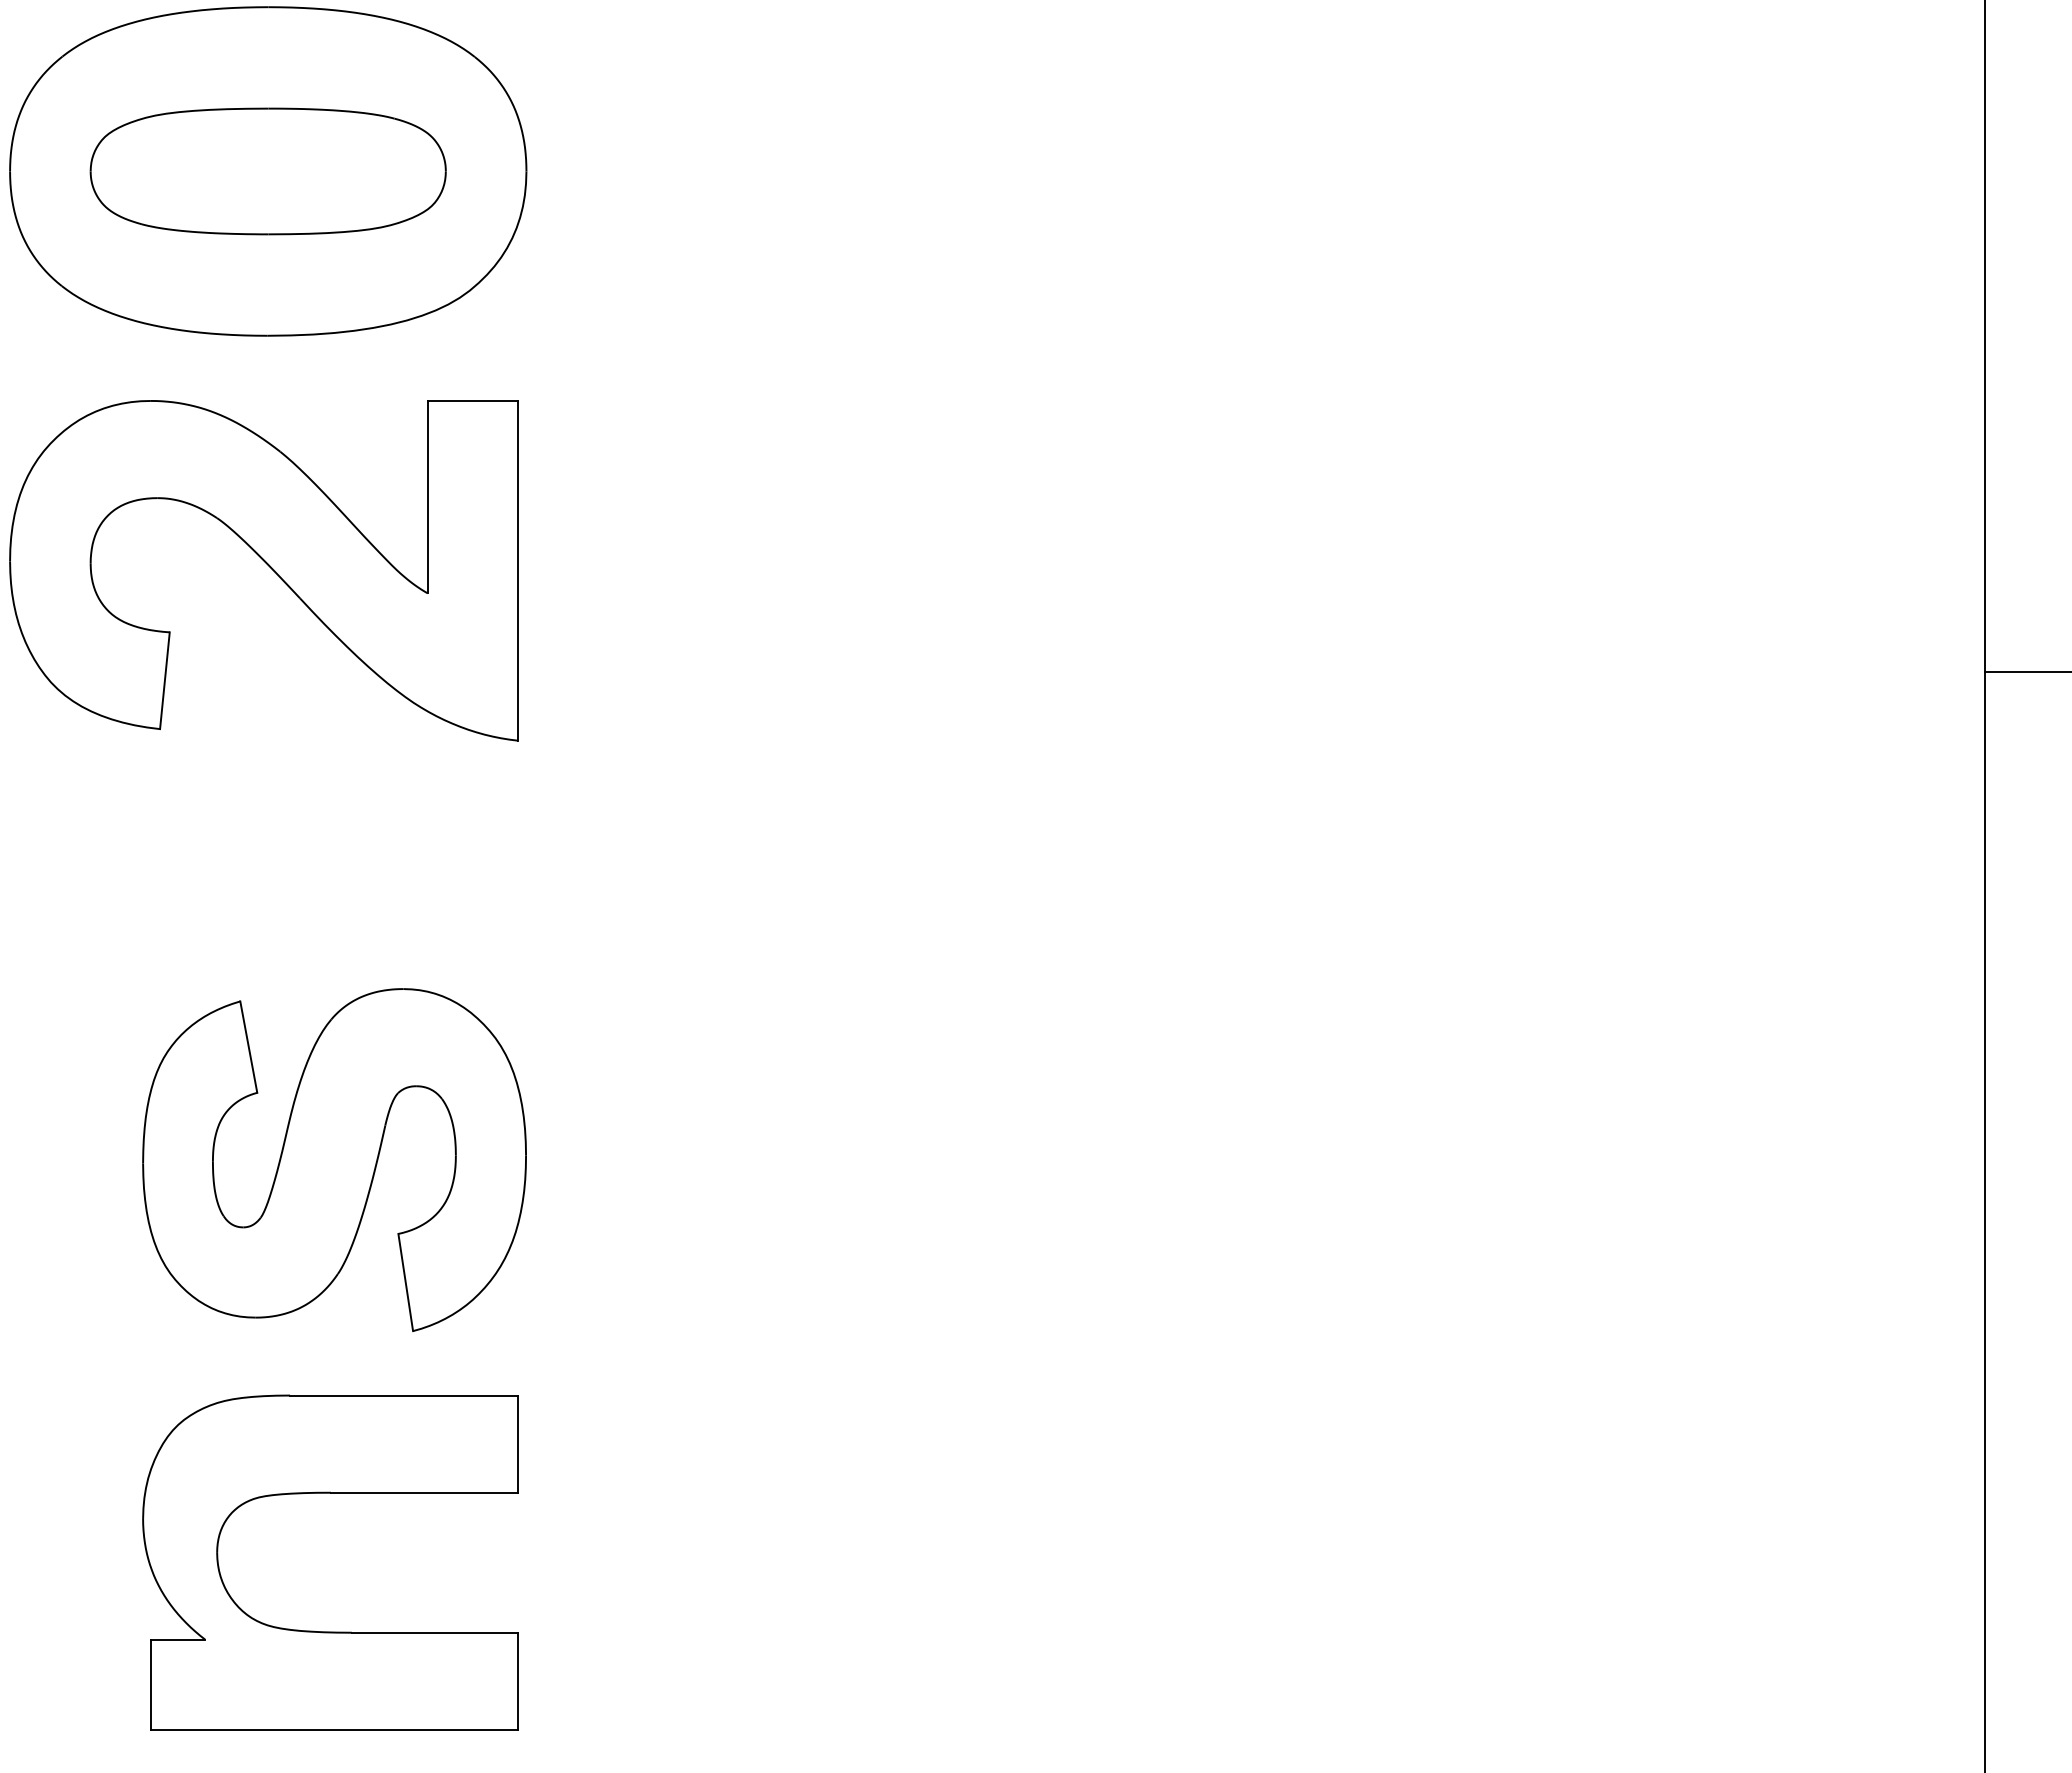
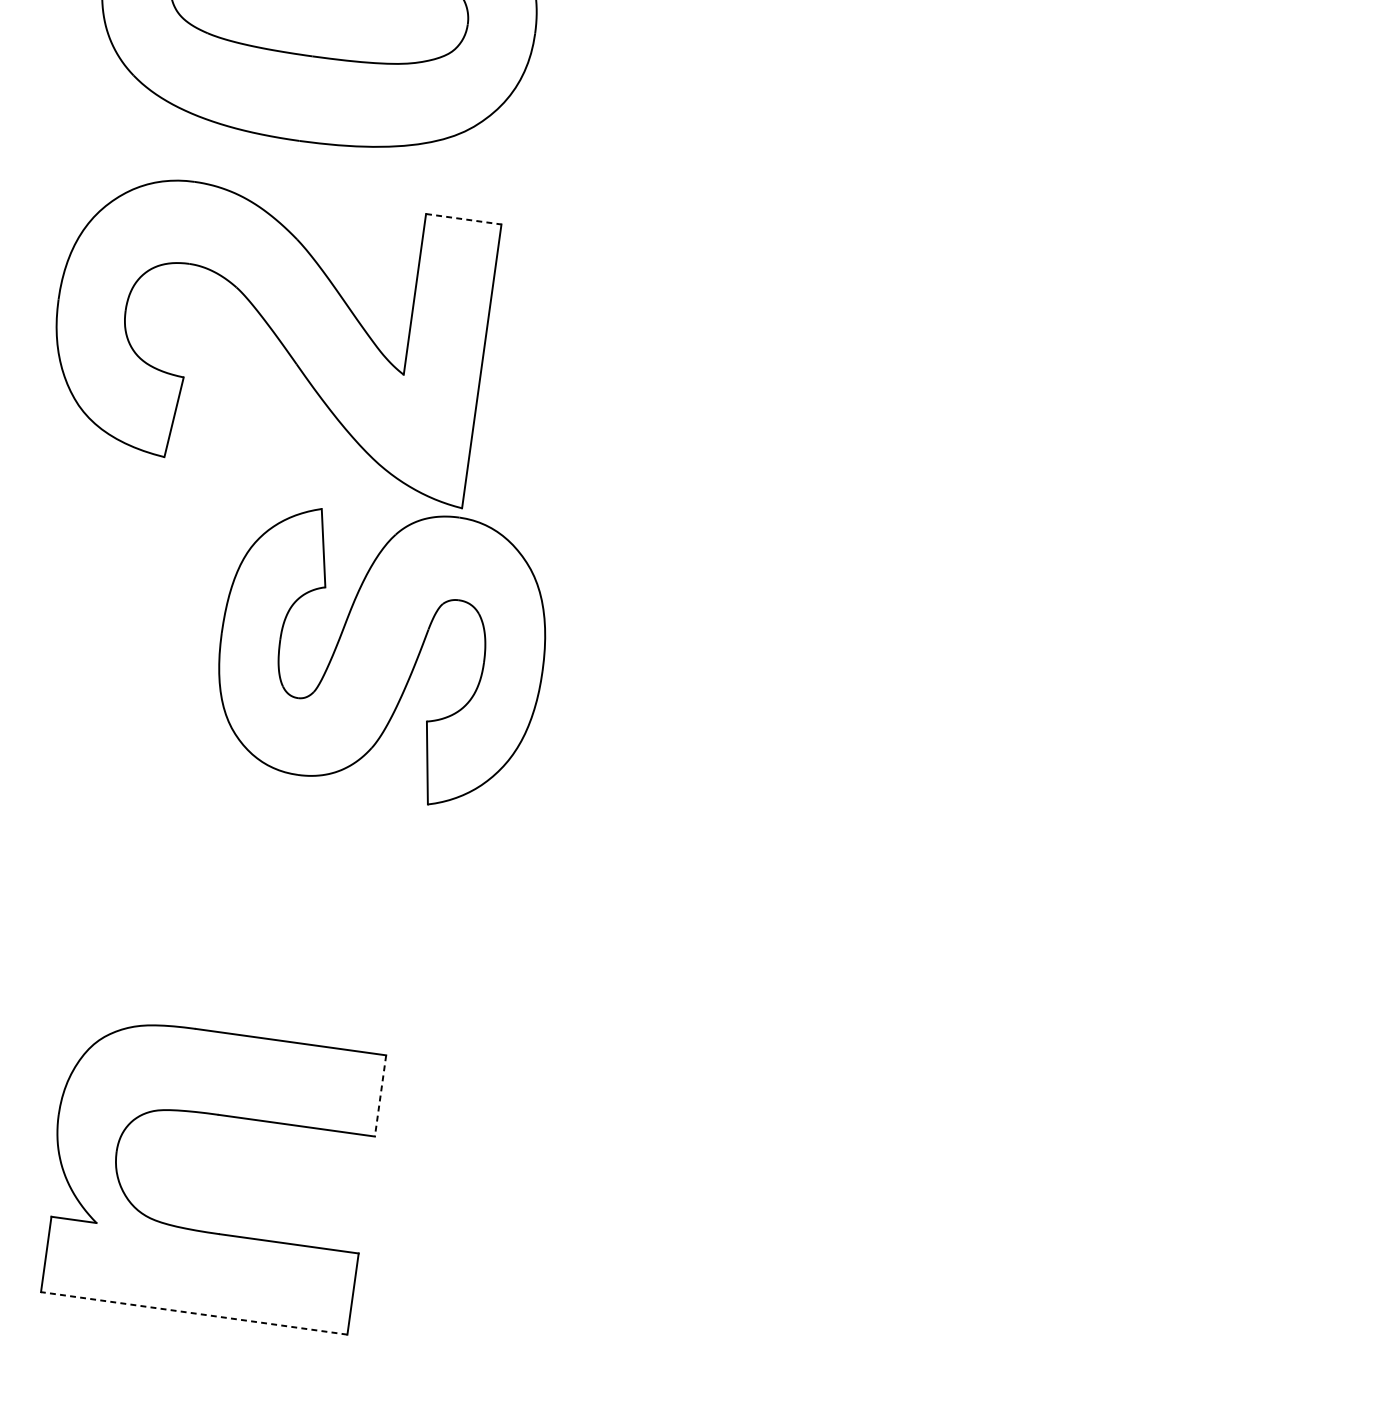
line: (473, 400) -> (464, 218), solid -> dashed
part: (334, 1160) -> (382, 652), moved
line: (518, 1444) -> (380, 1096), solid -> dashed
line: (334, 1729) -> (194, 1313), solid -> dashed

